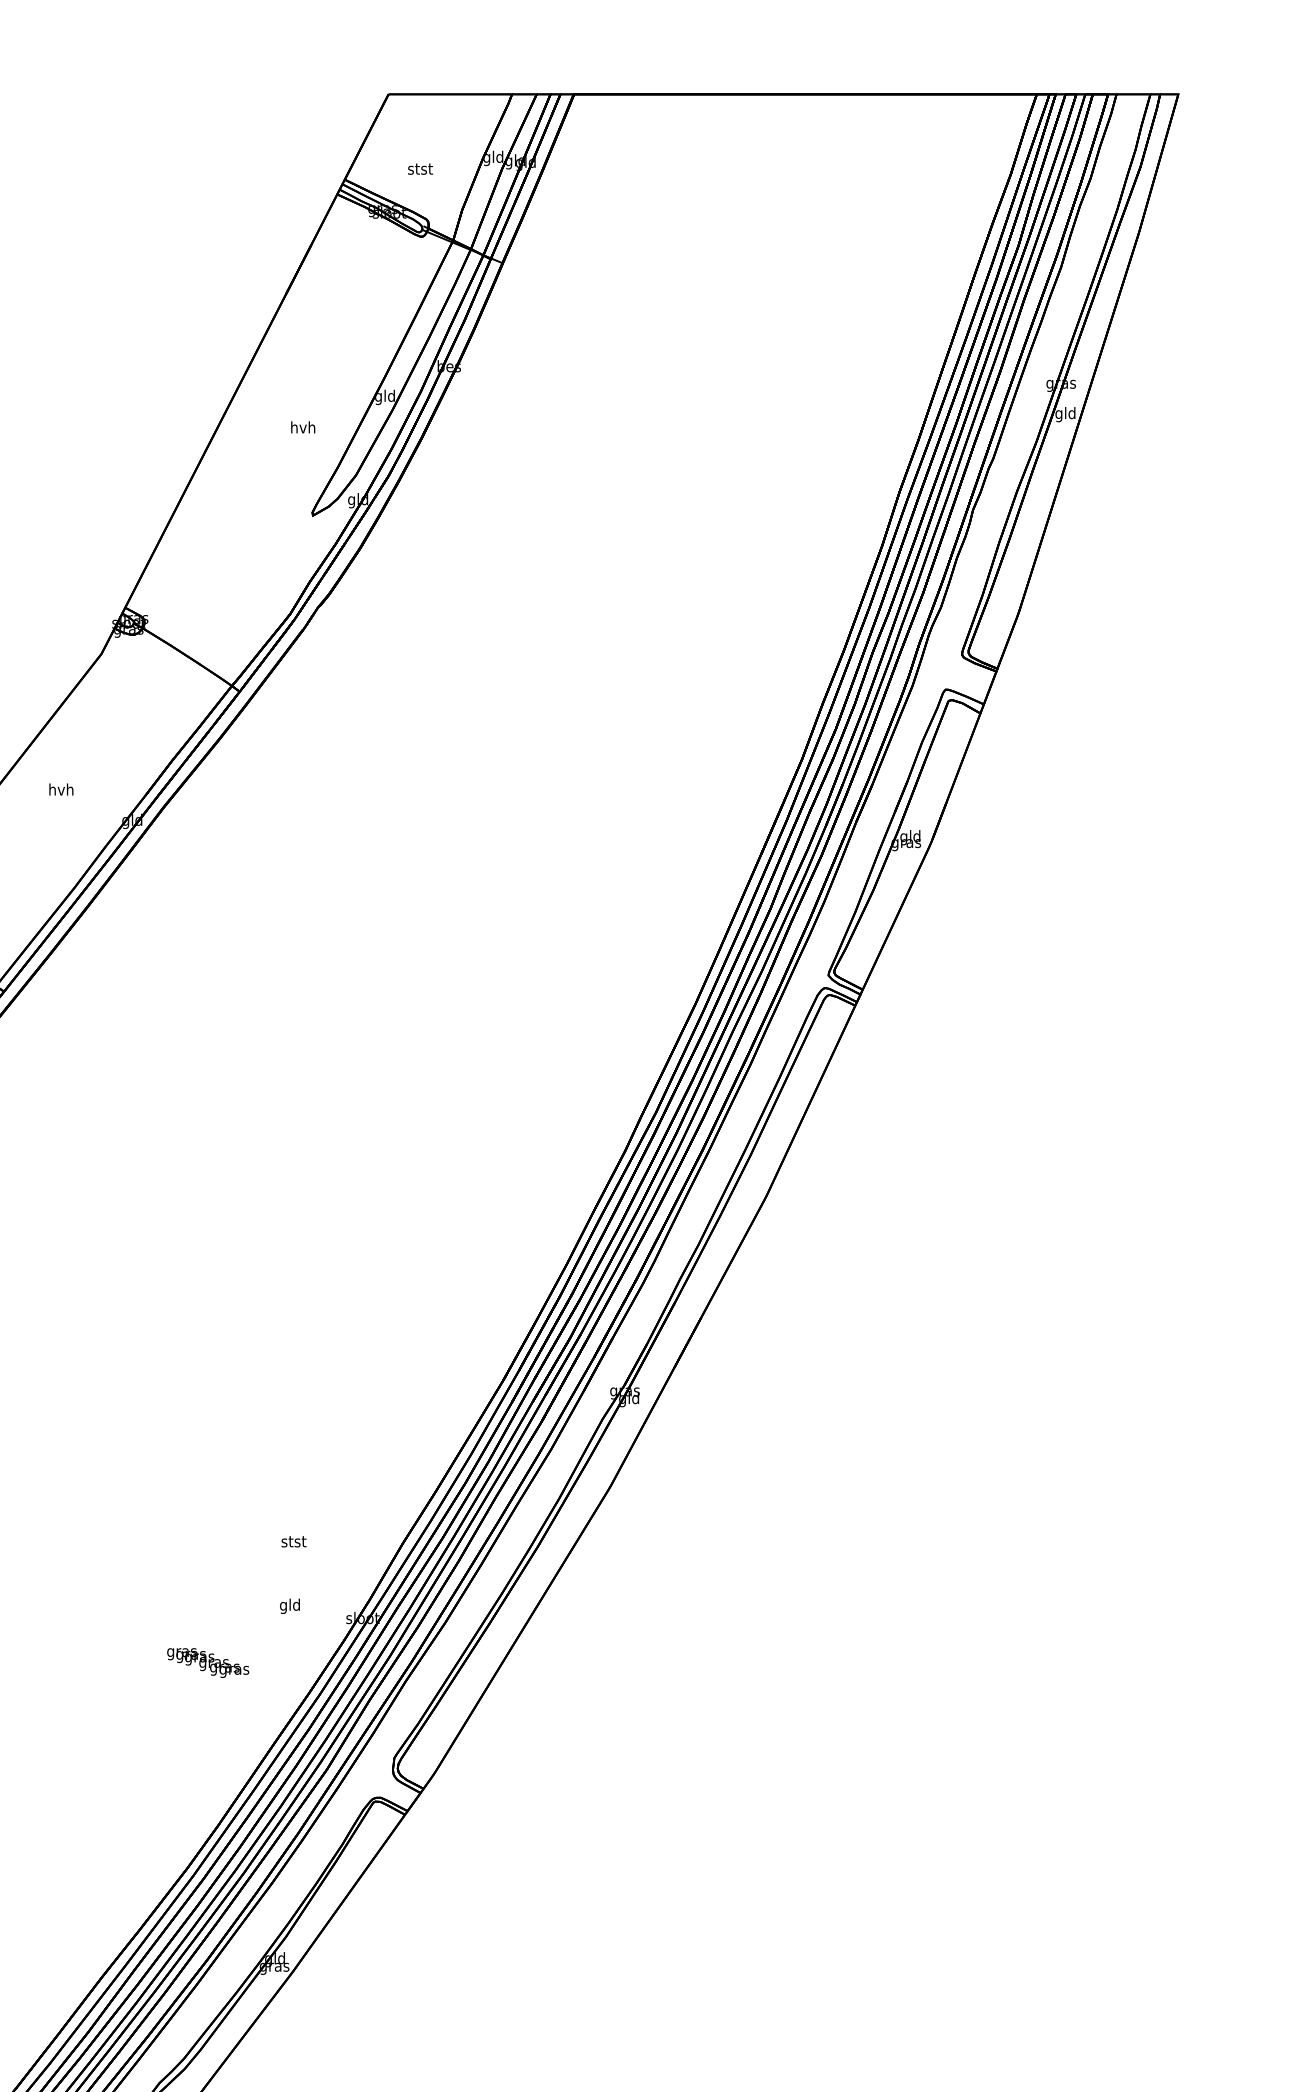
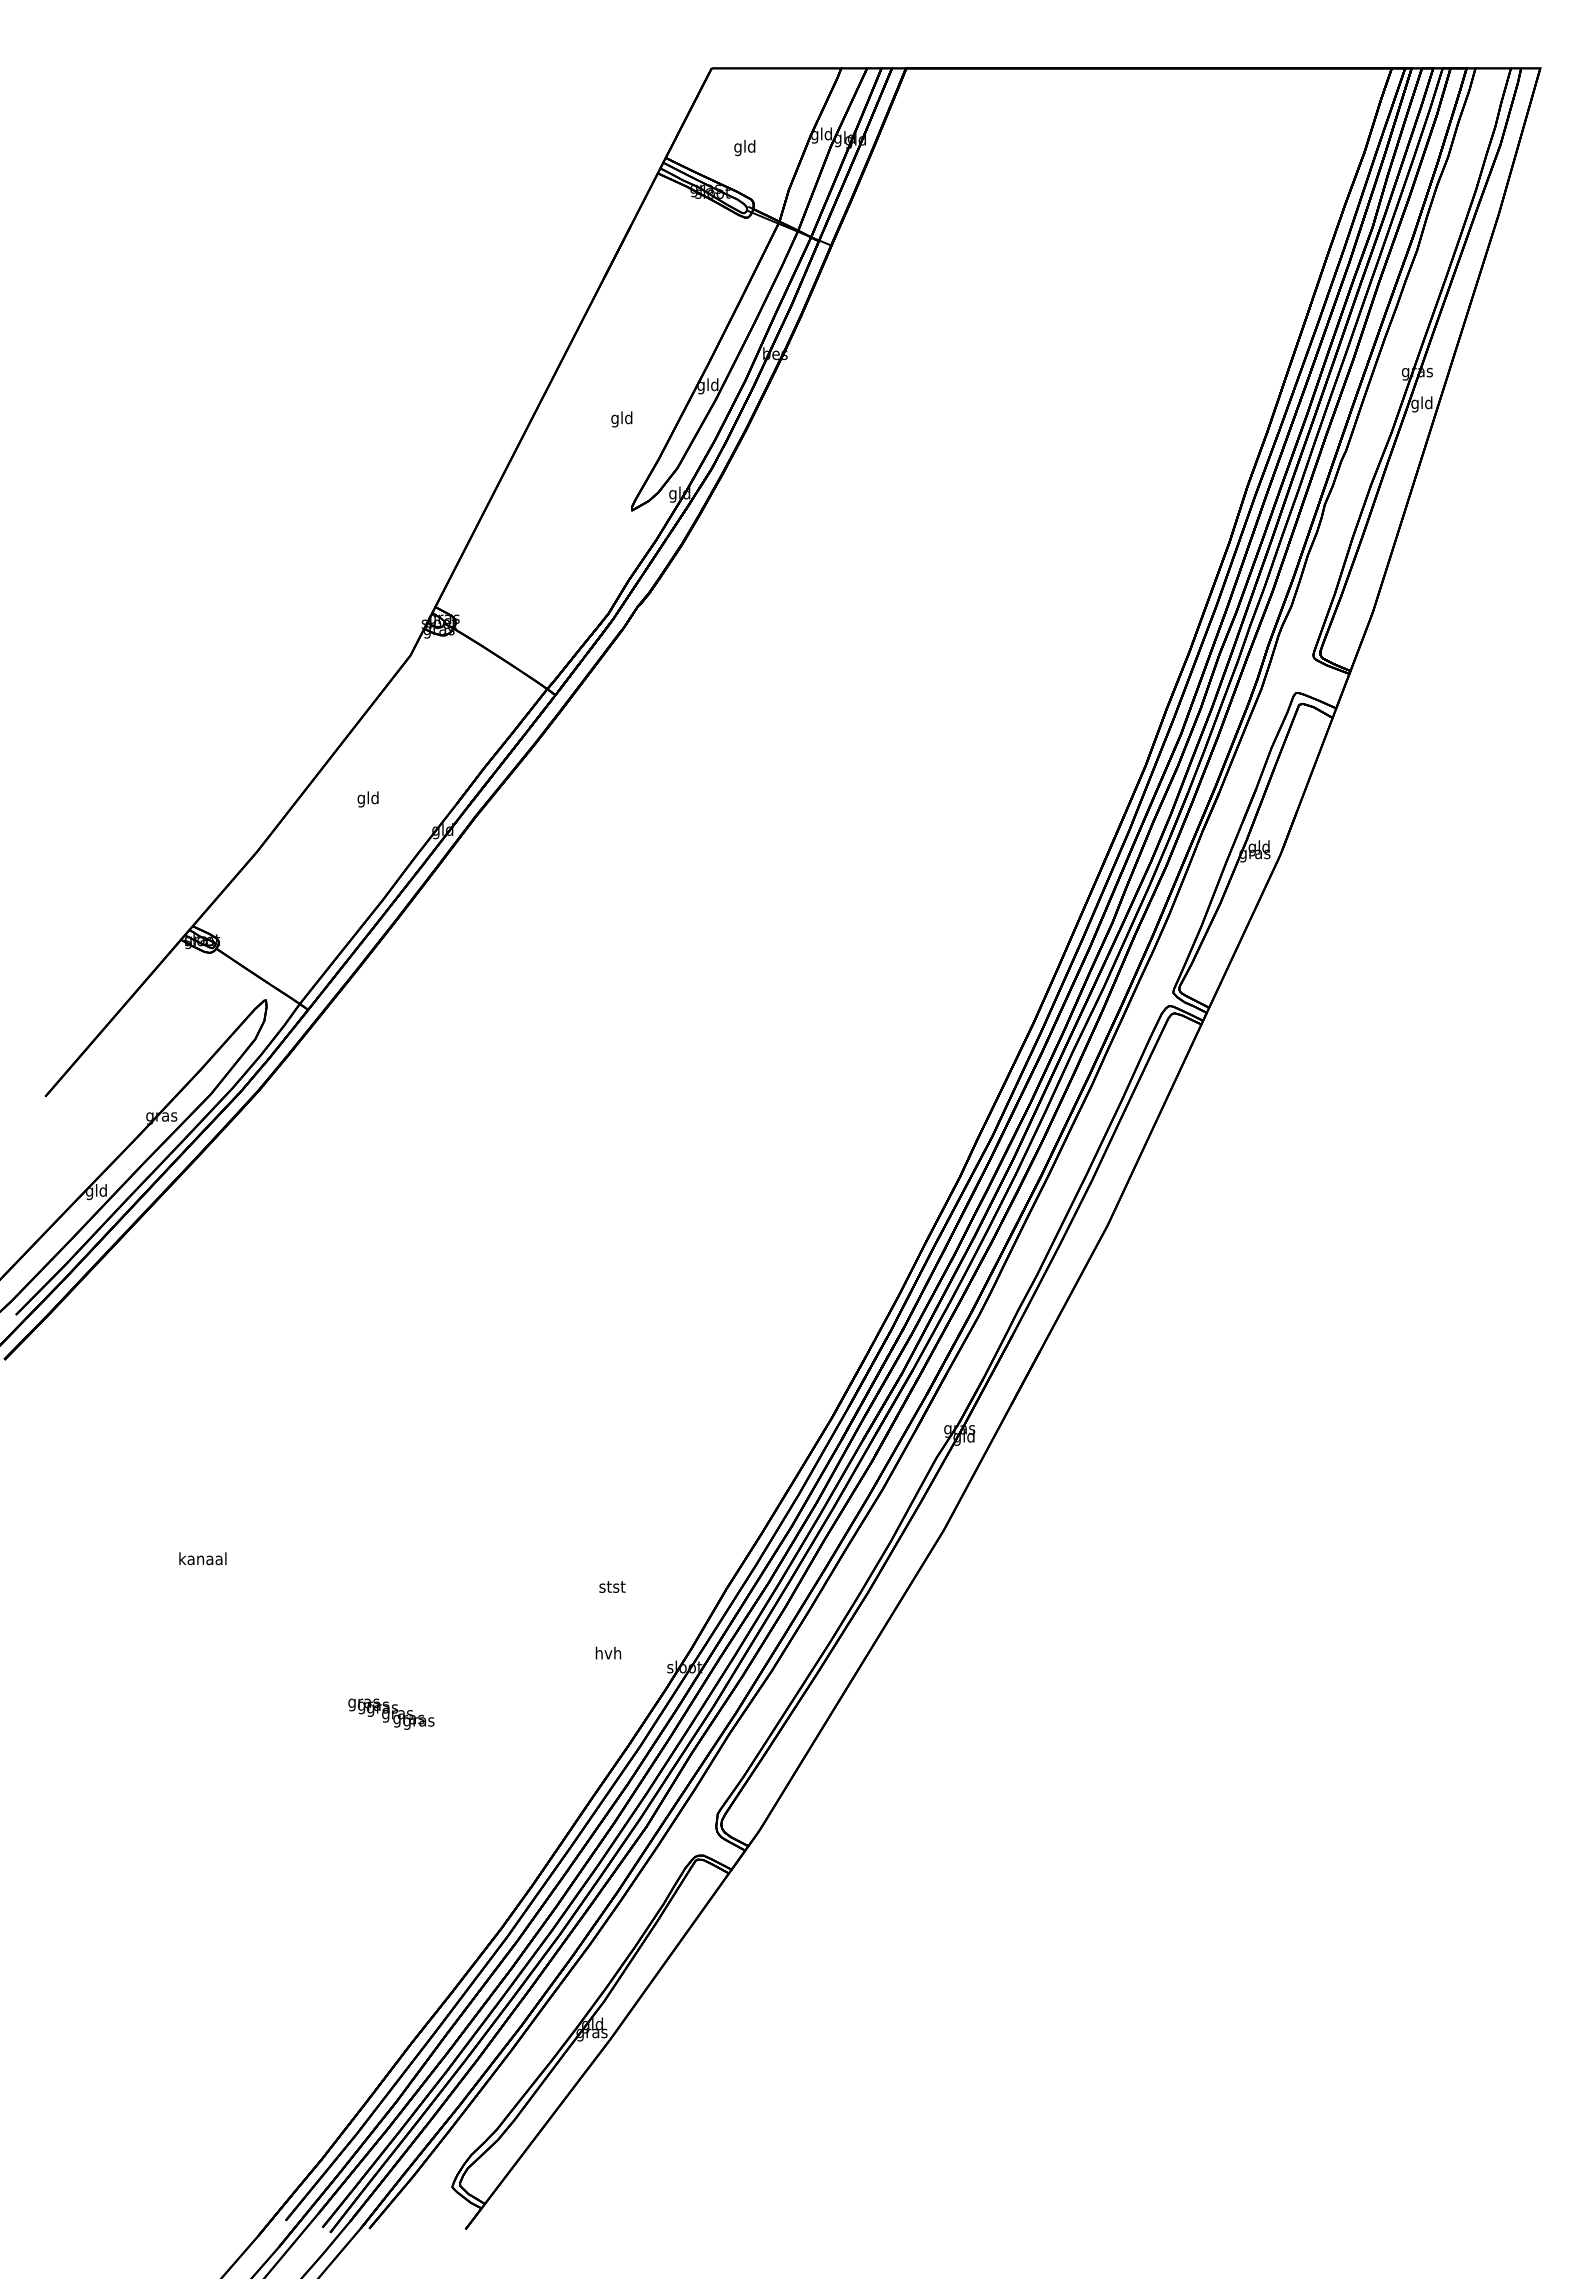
text: (420, 170) -> (745, 148), stst -> gld
text: (302, 429) -> (621, 419), hvh -> gld
text: (60, 791) -> (367, 799), hvh -> gld
text: (290, 1606) -> (608, 1654), gld -> hvh
text: (208, 1662) -> (391, 1713), moved

